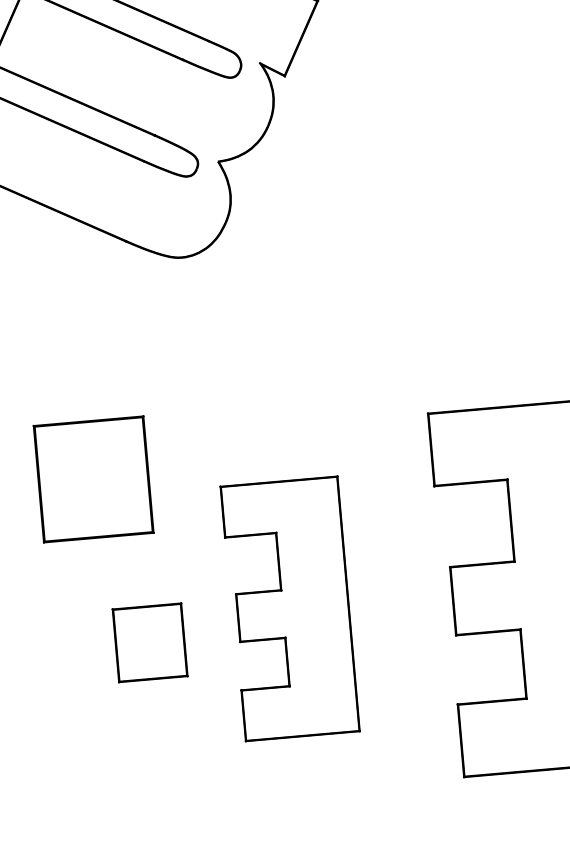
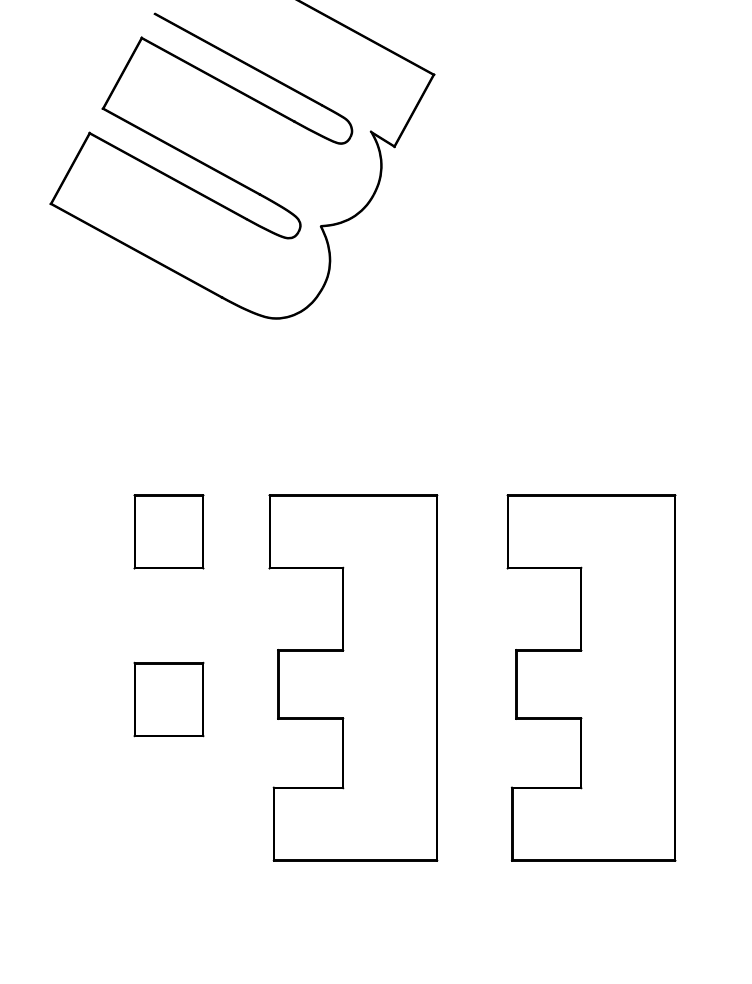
part: (93, 479) -> (168, 531), size x0.62
part: (290, 608) -> (353, 677), size x1.43
part: (149, 642) -> (168, 699), moved

